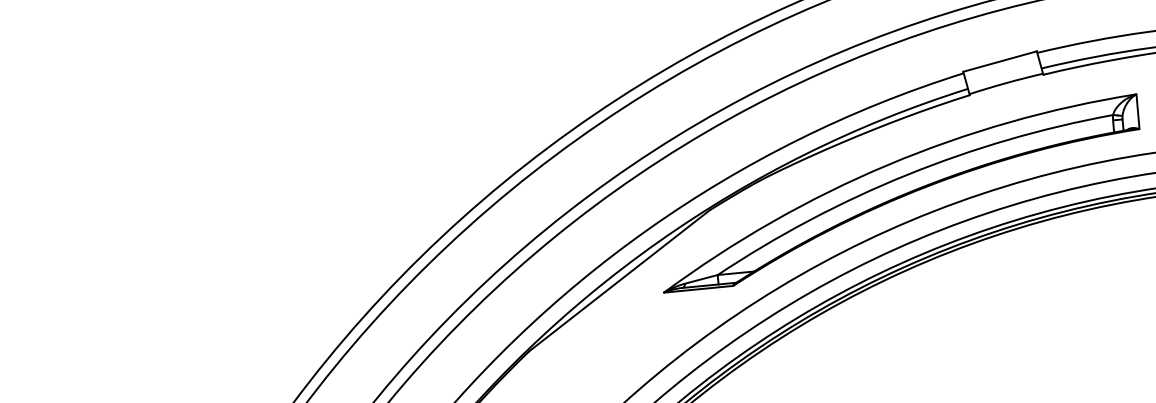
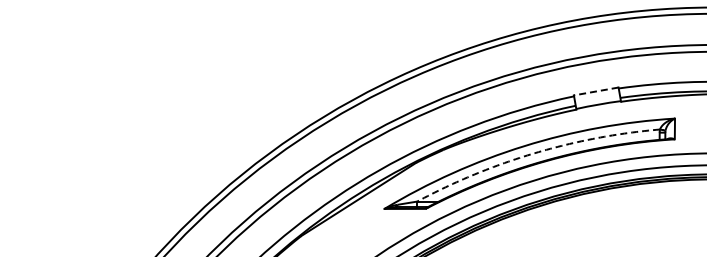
line: (1000, 61) -> (596, 91), solid -> dashed
arc: (906, 175) -> (534, 153), solid -> dashed

